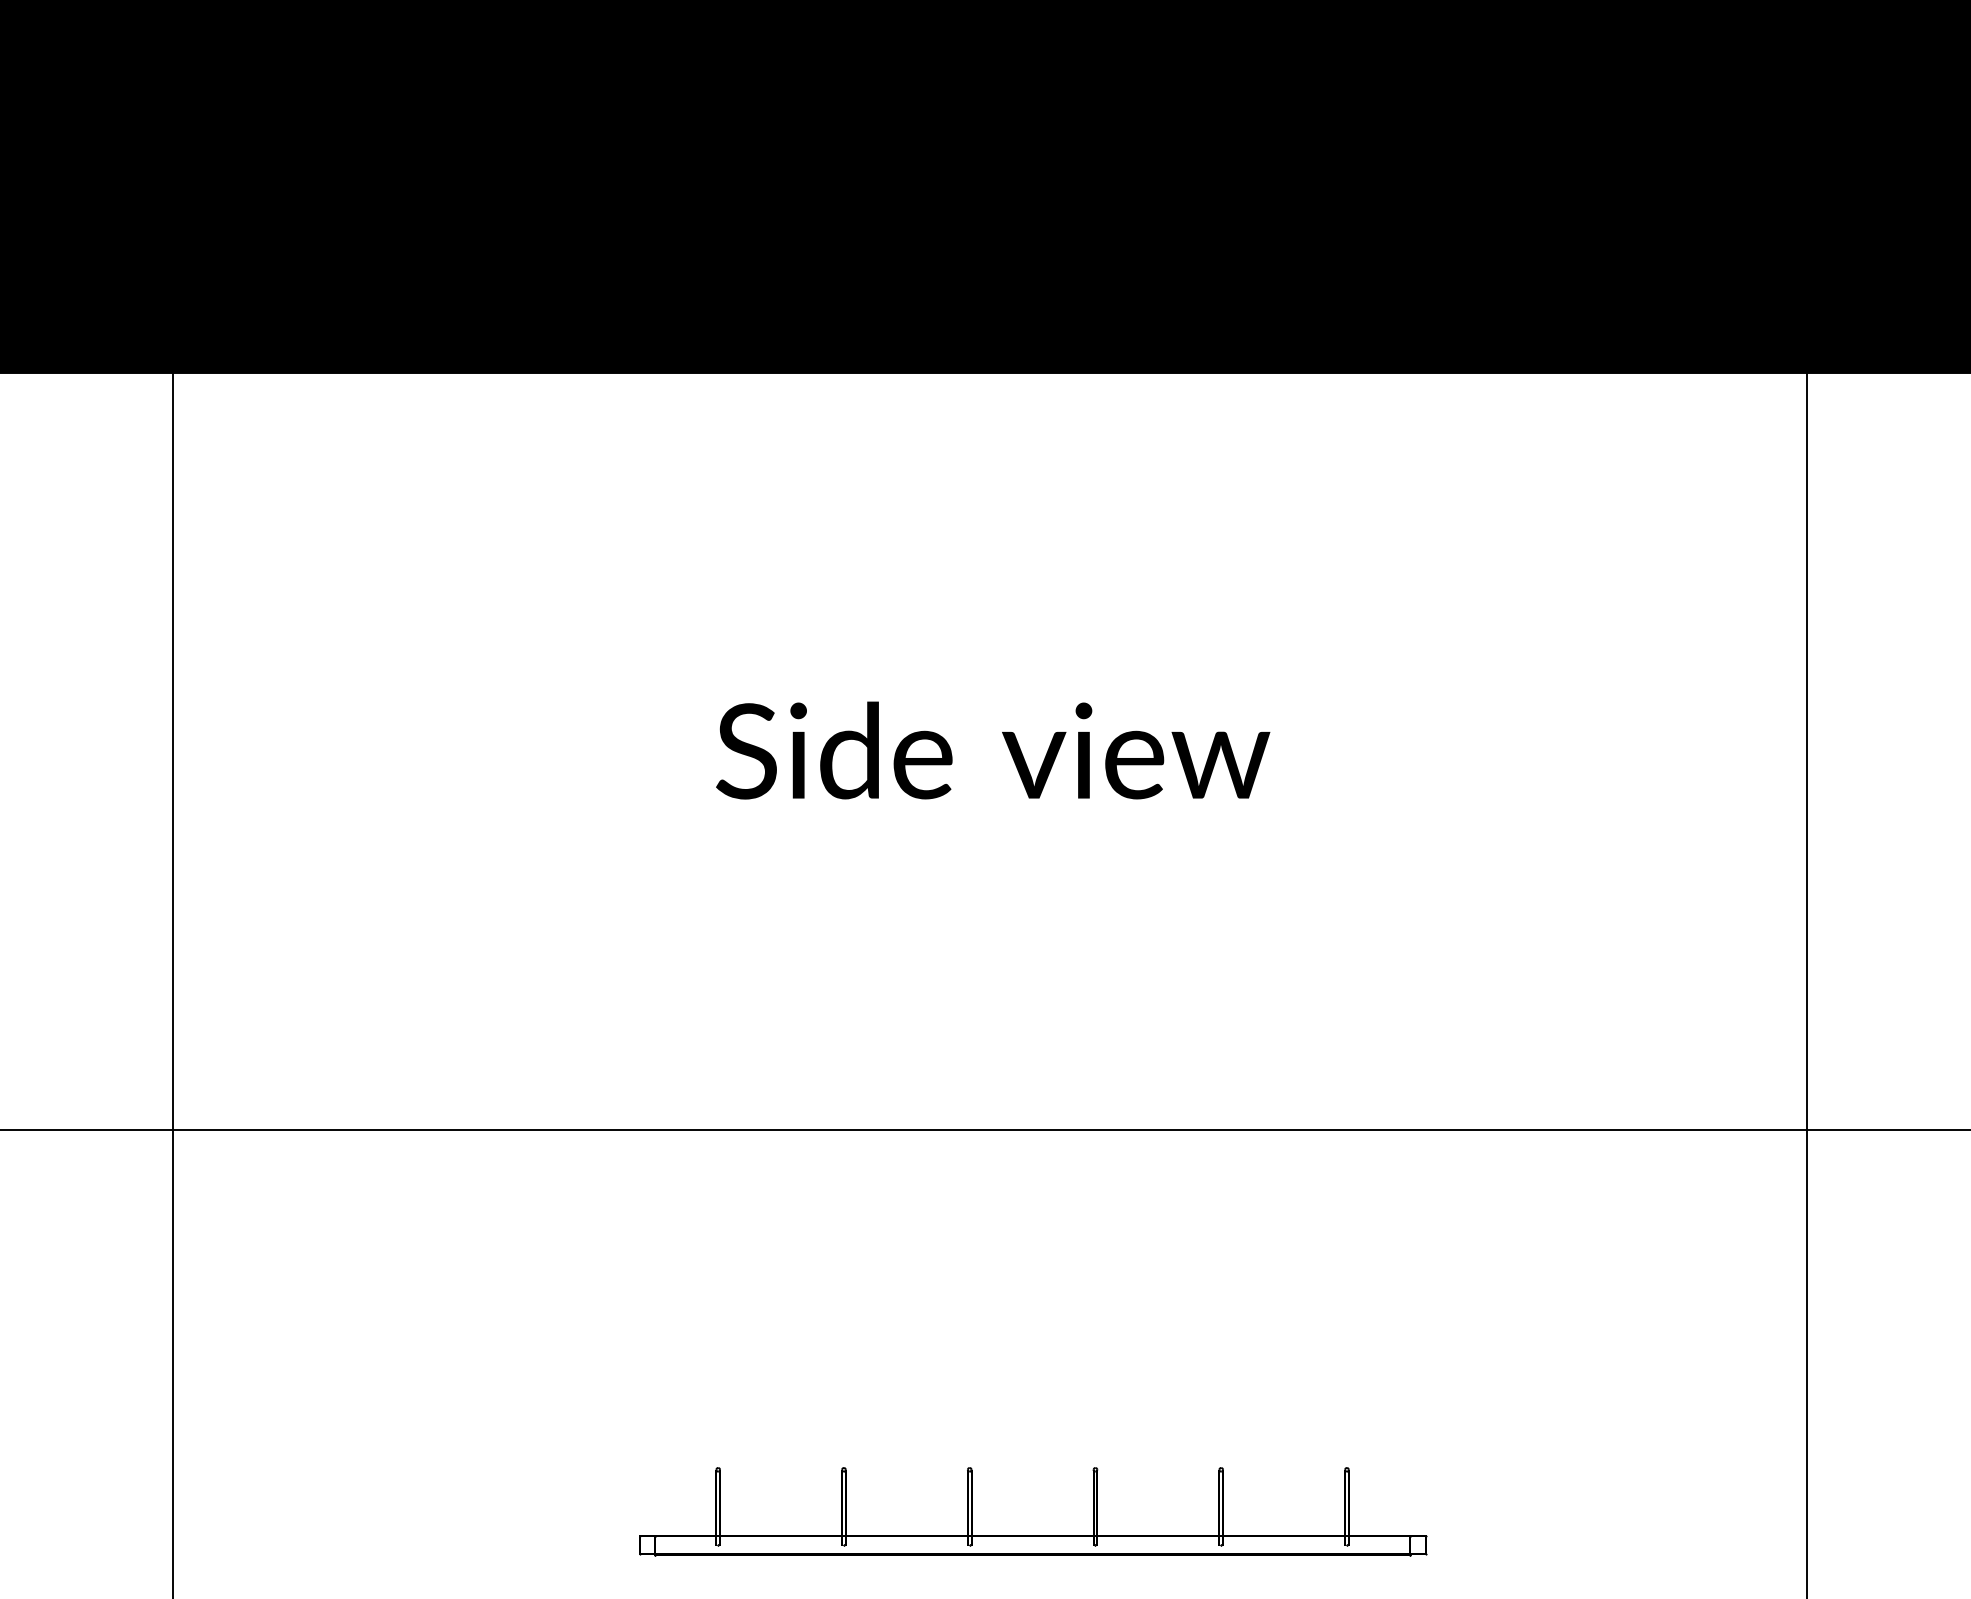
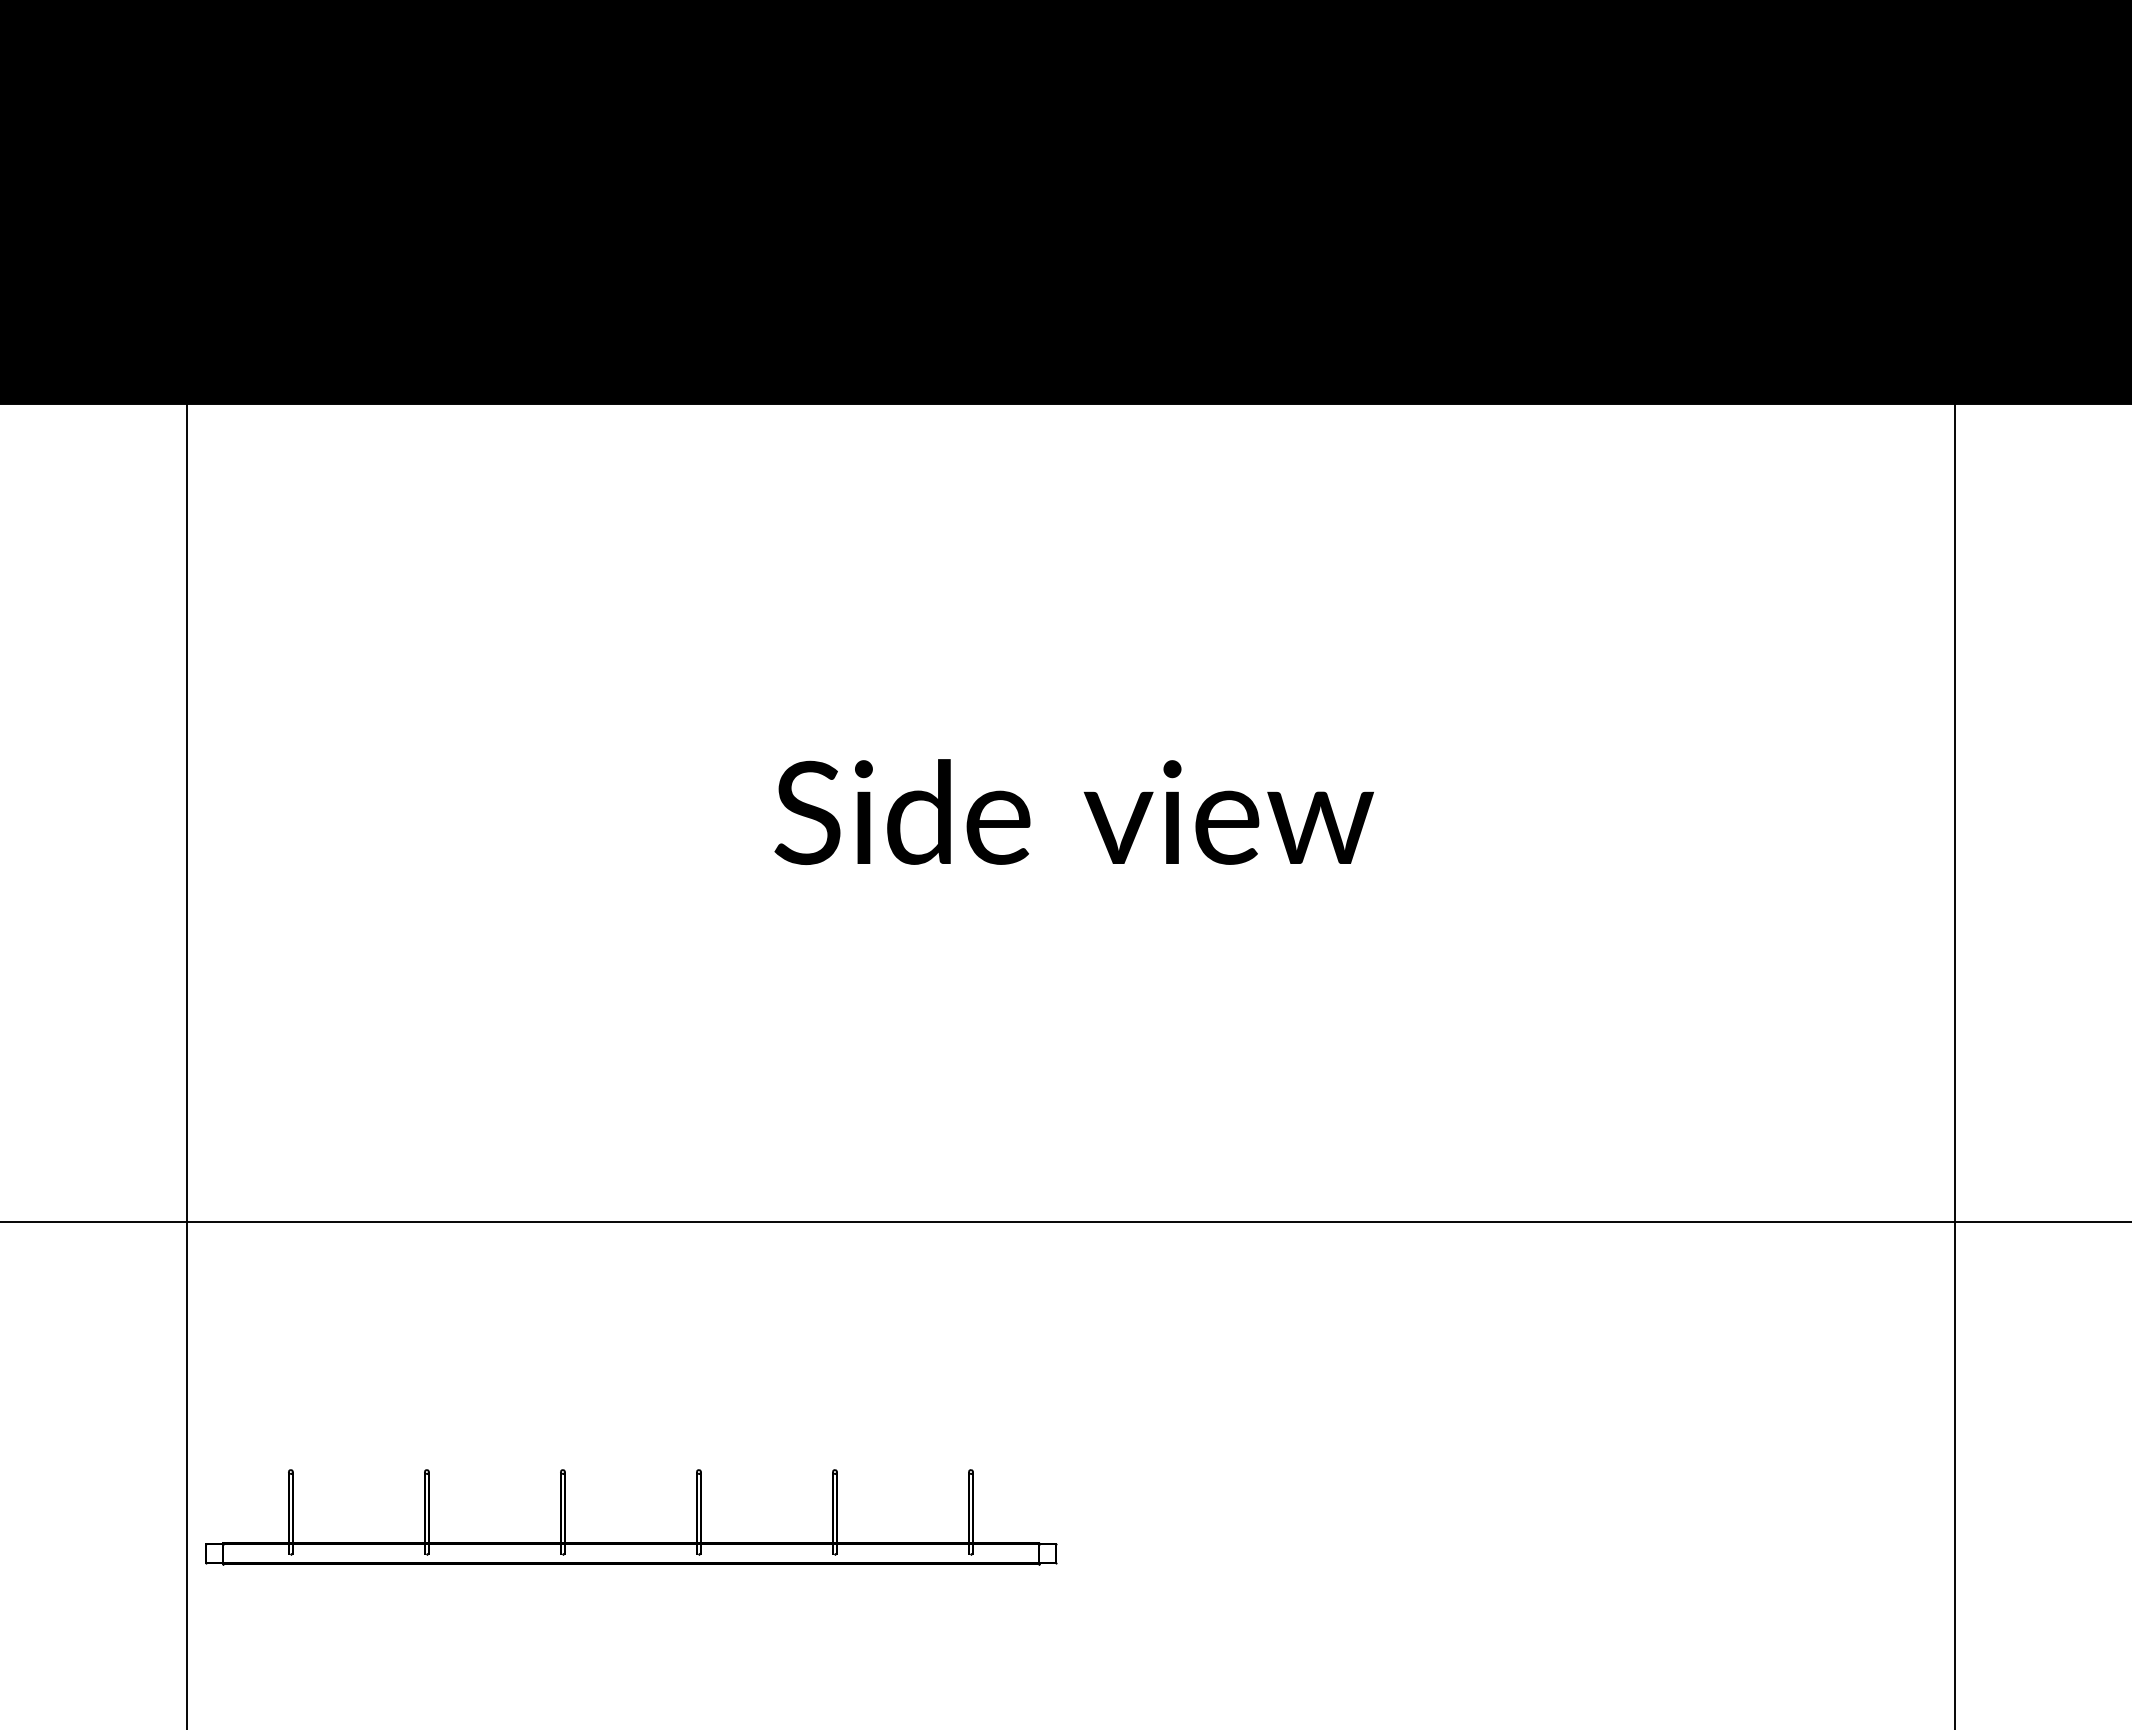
part: (1033, 1534) -> (631, 1542), moved

